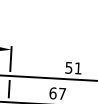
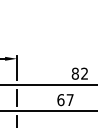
text: (73, 67) -> (79, 73), 51 -> 82

